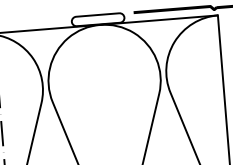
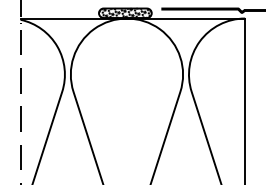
hatch: (98, 19) -> (125, 13), added

